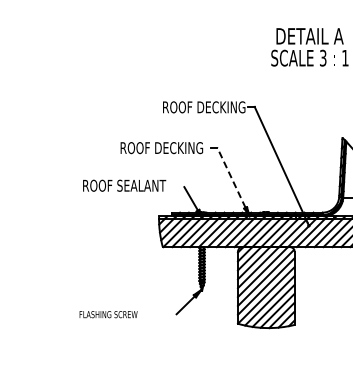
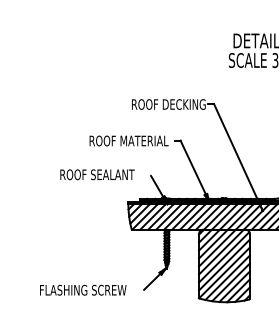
text: (159, 148) -> (128, 141), ROOF DECKING -> ROOF MATERIAL
line: (231, 177) -> (193, 167), dashed -> solid
part: (108, 314) -> (83, 290), size x1.67

